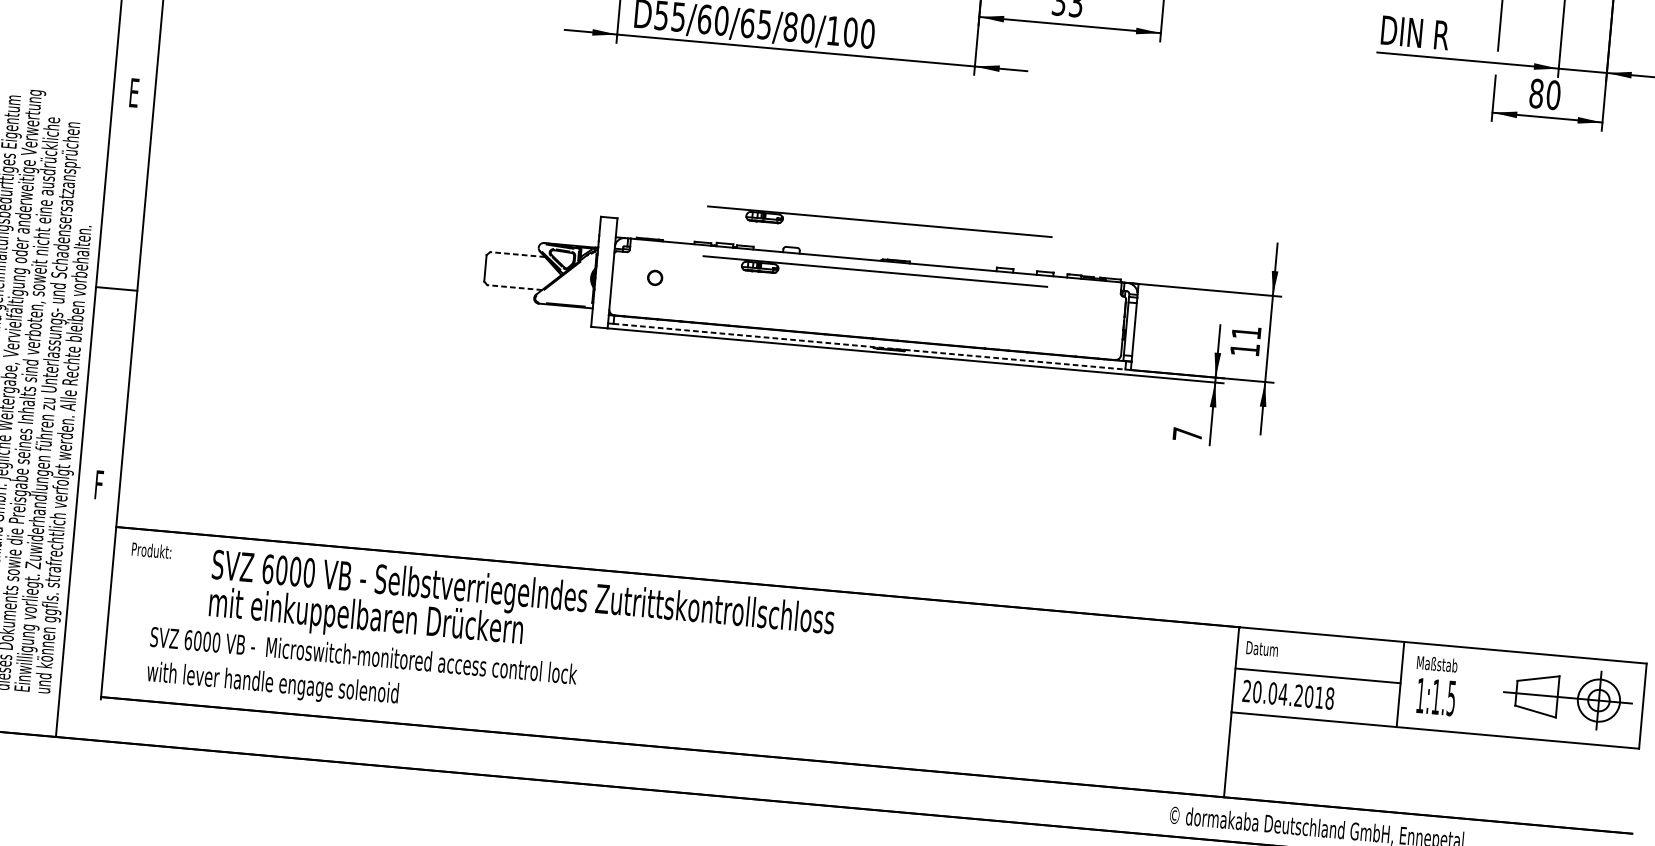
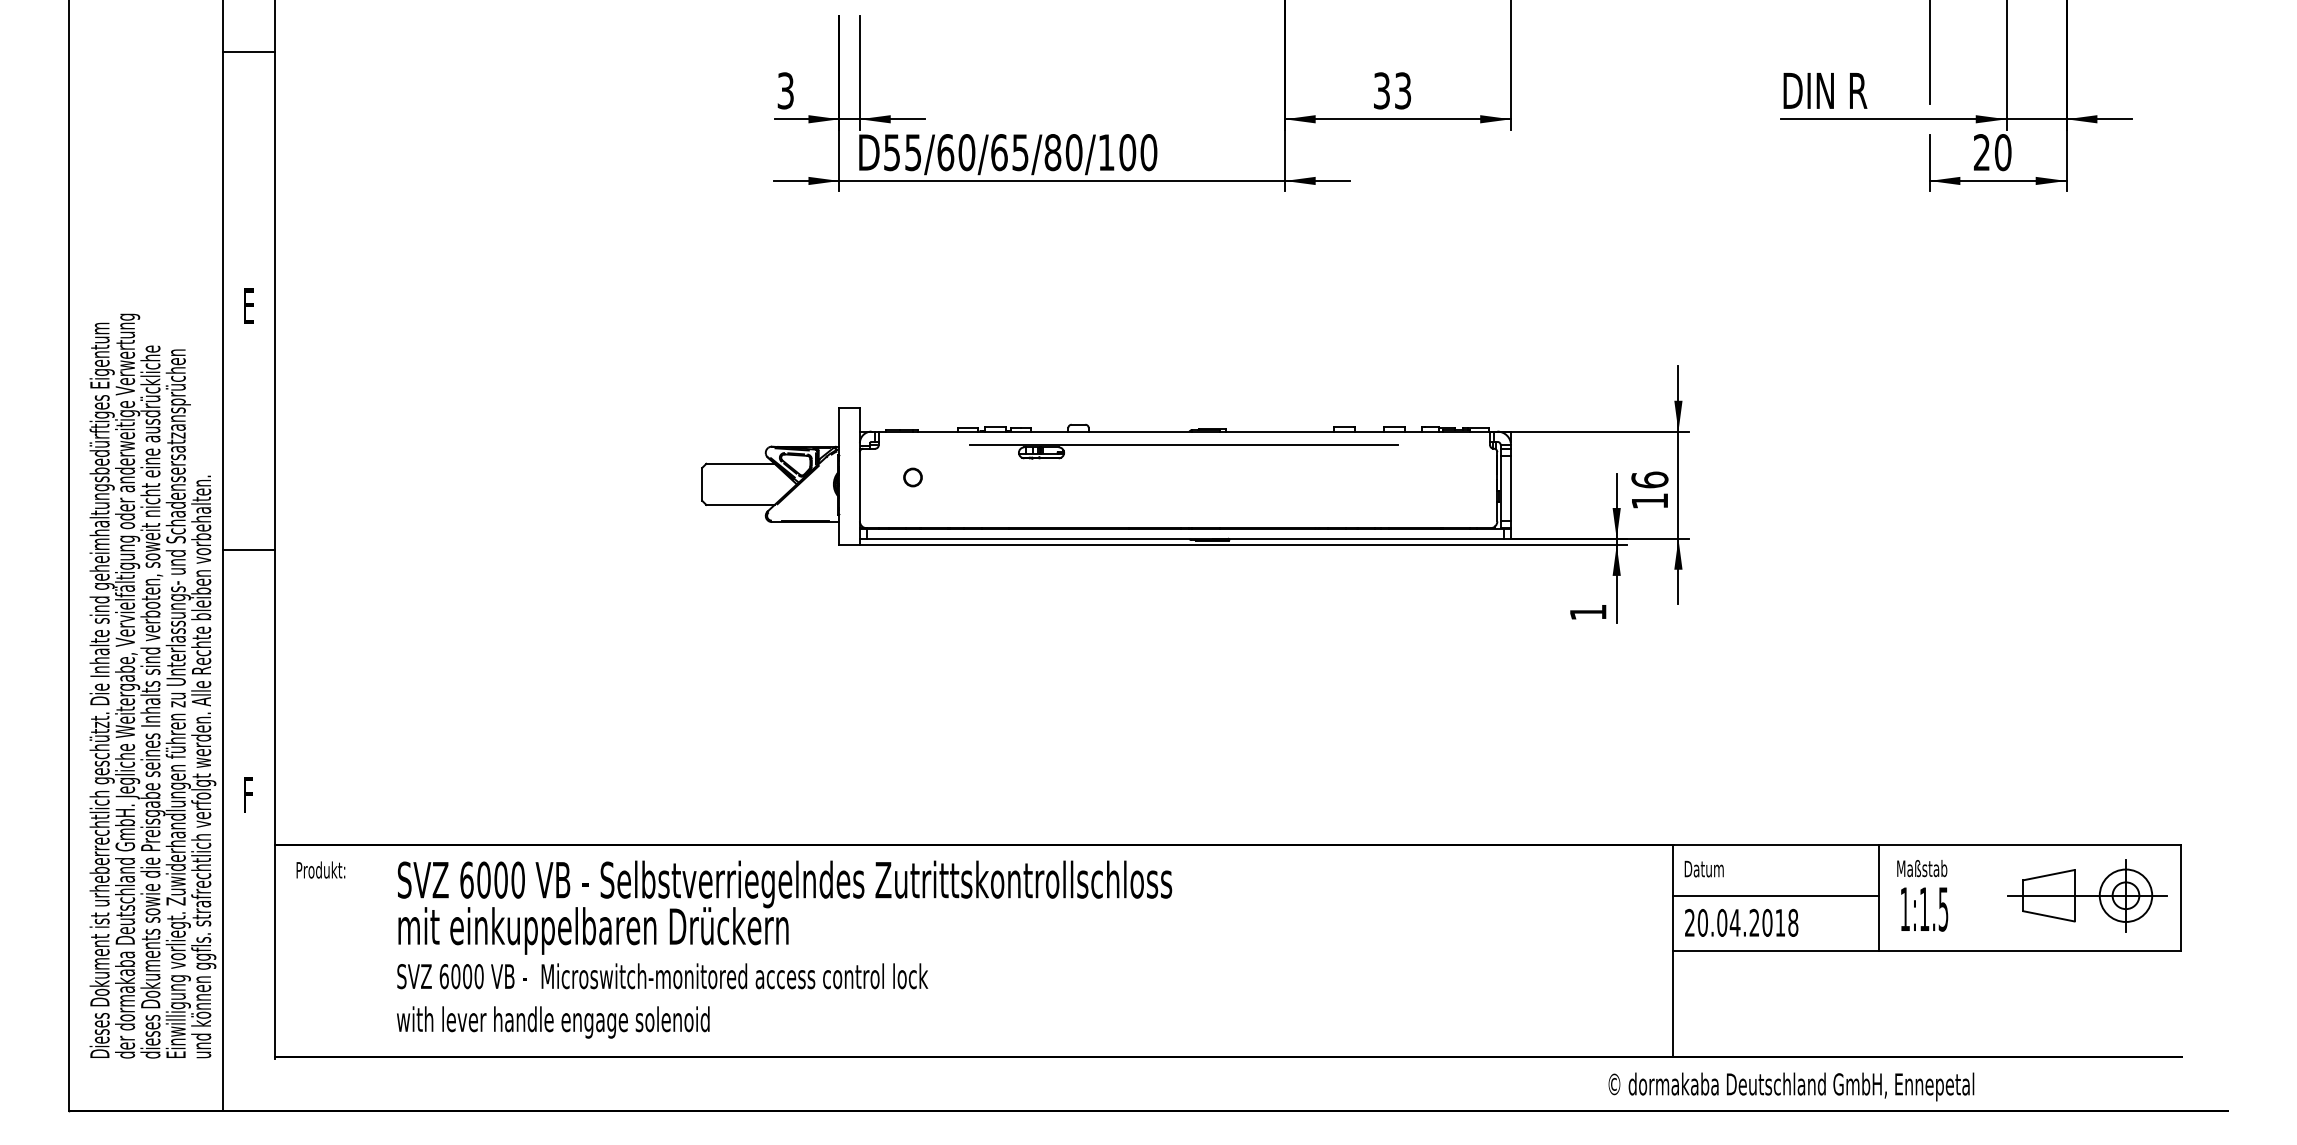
text: (1536, 93) -> (1981, 152), 80 -> 20
part: (878, 226) -> (1183, 389), removed
line: (517, 254) -> (740, 463), dashed -> solid
line: (514, 287) -> (740, 504), dashed -> solid
text: (1246, 332) -> (1649, 479), 11 -> 16
line: (869, 346) -> (1185, 538), dashed -> solid
text: (1187, 434) -> (1588, 612), 7 -> 1
text: (361, 674) -> (662, 1000), moved

